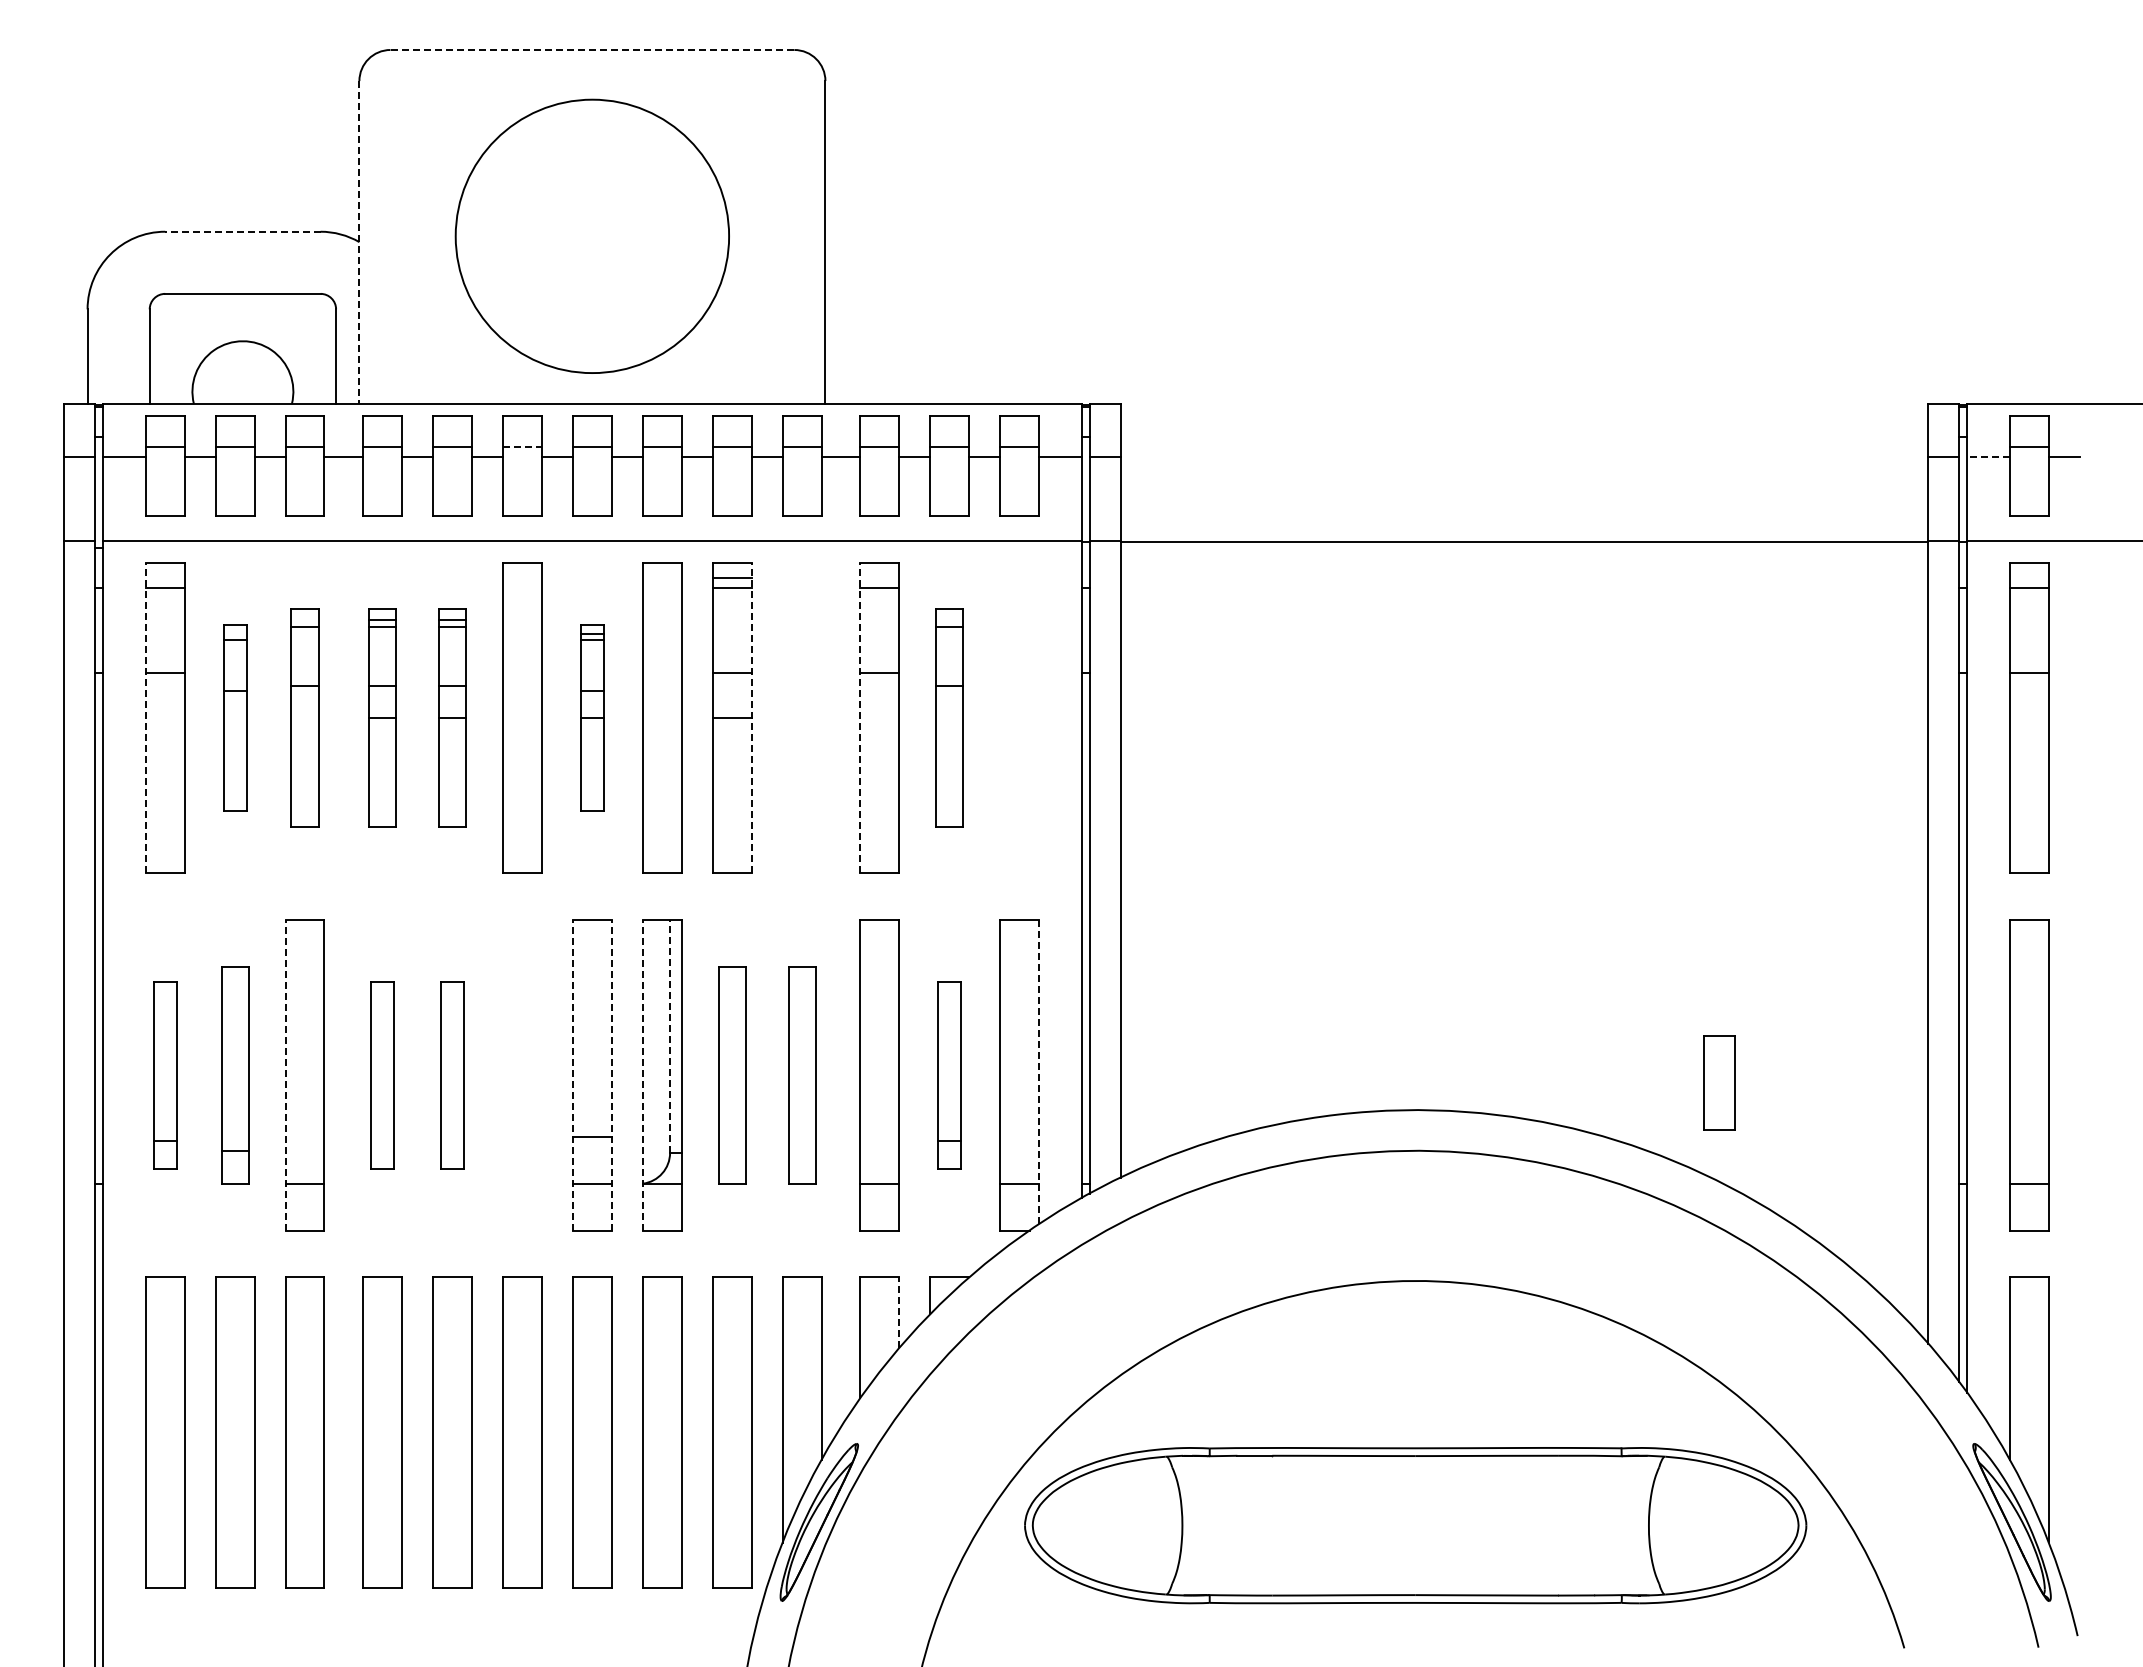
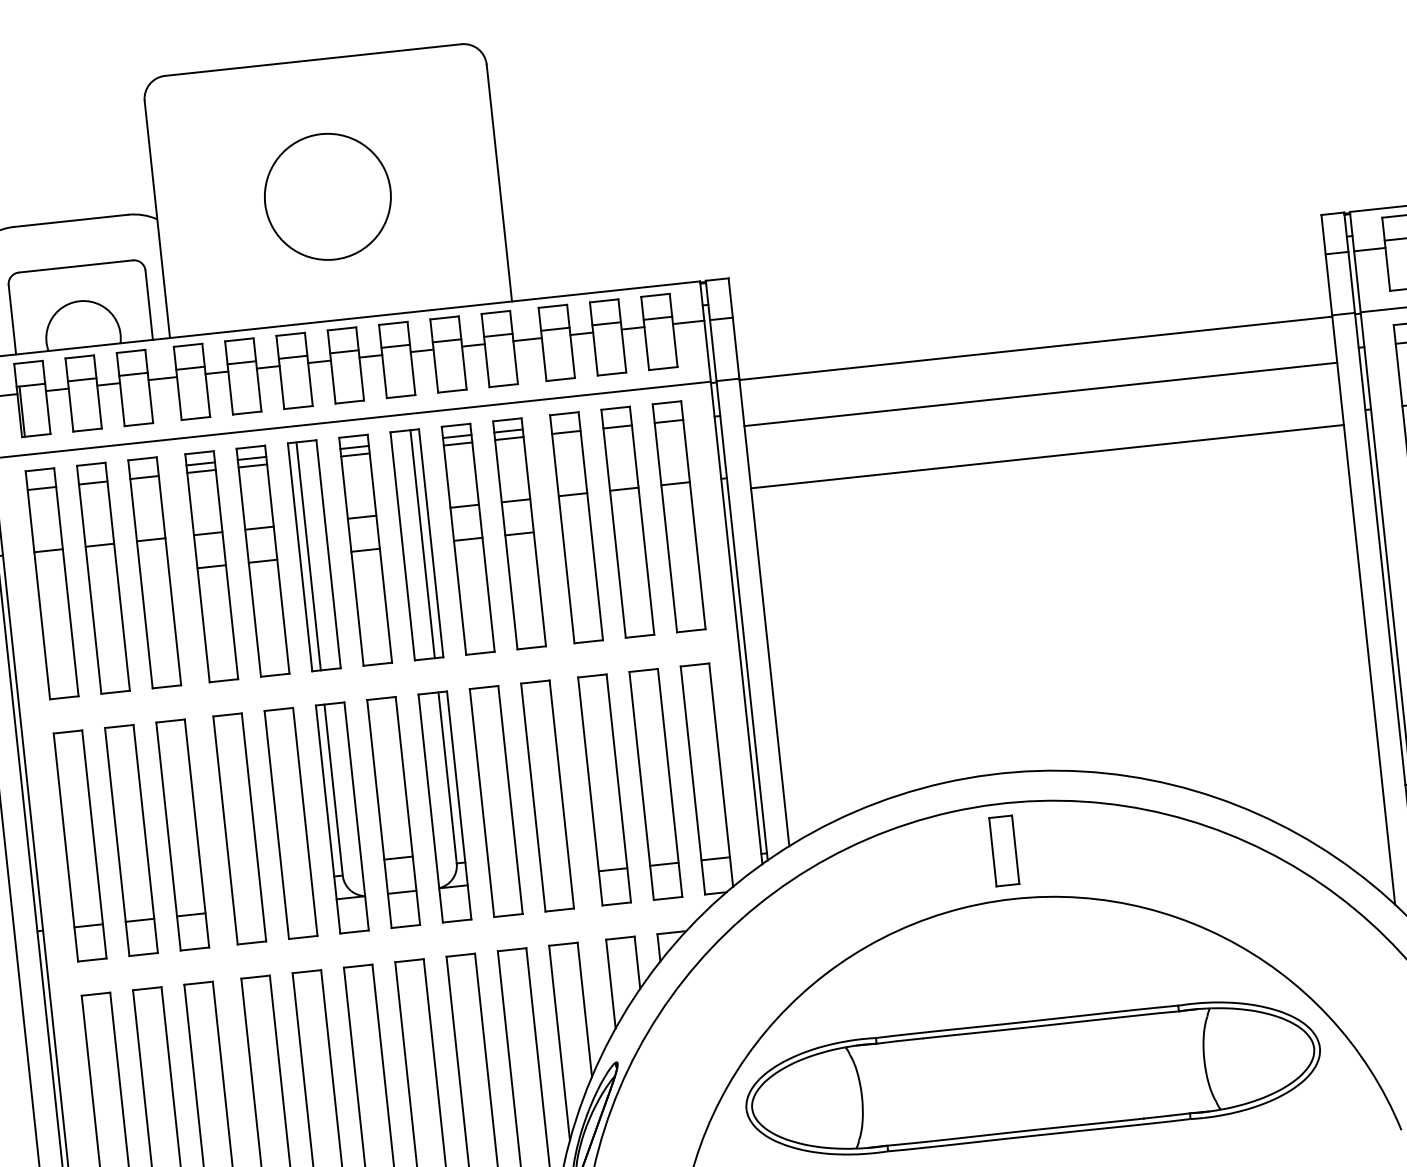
line: (592, 50) -> (313, 60), dashed -> solid
line: (242, 231) -> (70, 220), dashed -> solid
circle: (591, 235) -> (327, 196), size x0.62
line: (359, 242) -> (157, 219), dashed -> solid
line: (523, 447) -> (293, 357), dashed -> solid
line: (1988, 457) -> (1369, 249), dashed -> solid
line: (149, 481) -> (22, 411), added
line: (1524, 605) -> (1040, 394), added
line: (1524, 689) -> (1047, 456), added
line: (145, 717) -> (37, 585), dashed -> solid
part: (235, 717) -> (103, 577), size x1.67
part: (304, 717) -> (154, 572), size x1.43
part: (382, 717) -> (211, 566), size x1.43
part: (452, 717) -> (262, 560), size x1.43
line: (514, 717) -> (308, 556), added
part: (592, 717) -> (365, 549), size x1.67
line: (670, 717) -> (422, 543), added
line: (751, 717) -> (482, 537), dashed -> solid
part: (802, 717) -> (519, 533), added
line: (860, 717) -> (562, 528), dashed -> solid
part: (949, 717) -> (627, 521), size x1.43
part: (1019, 717) -> (679, 516), added
line: (670, 1036) -> (447, 777), dashed -> solid
line: (1039, 1071) -> (721, 774), dashed -> solid
line: (285, 1074) -> (168, 836), dashed -> solid
line: (573, 1074) -> (379, 813), dashed -> solid
line: (611, 1074) -> (407, 810), dashed -> solid
line: (642, 1074) -> (430, 808), dashed -> solid
part: (165, 1075) -> (80, 846), size x1.67
part: (235, 1075) -> (131, 840), size x1.43
part: (382, 1075) -> (239, 829), size x1.67
part: (452, 1075) -> (291, 823), size x1.67
part: (522, 1075) -> (342, 818), added
part: (732, 1075) -> (496, 801), size x1.43
part: (802, 1075) -> (547, 796), size x1.43
part: (949, 1075) -> (655, 784), size x1.67
part: (1719, 1082) -> (1004, 850), moved
line: (899, 1312) -> (637, 962), dashed -> solid

